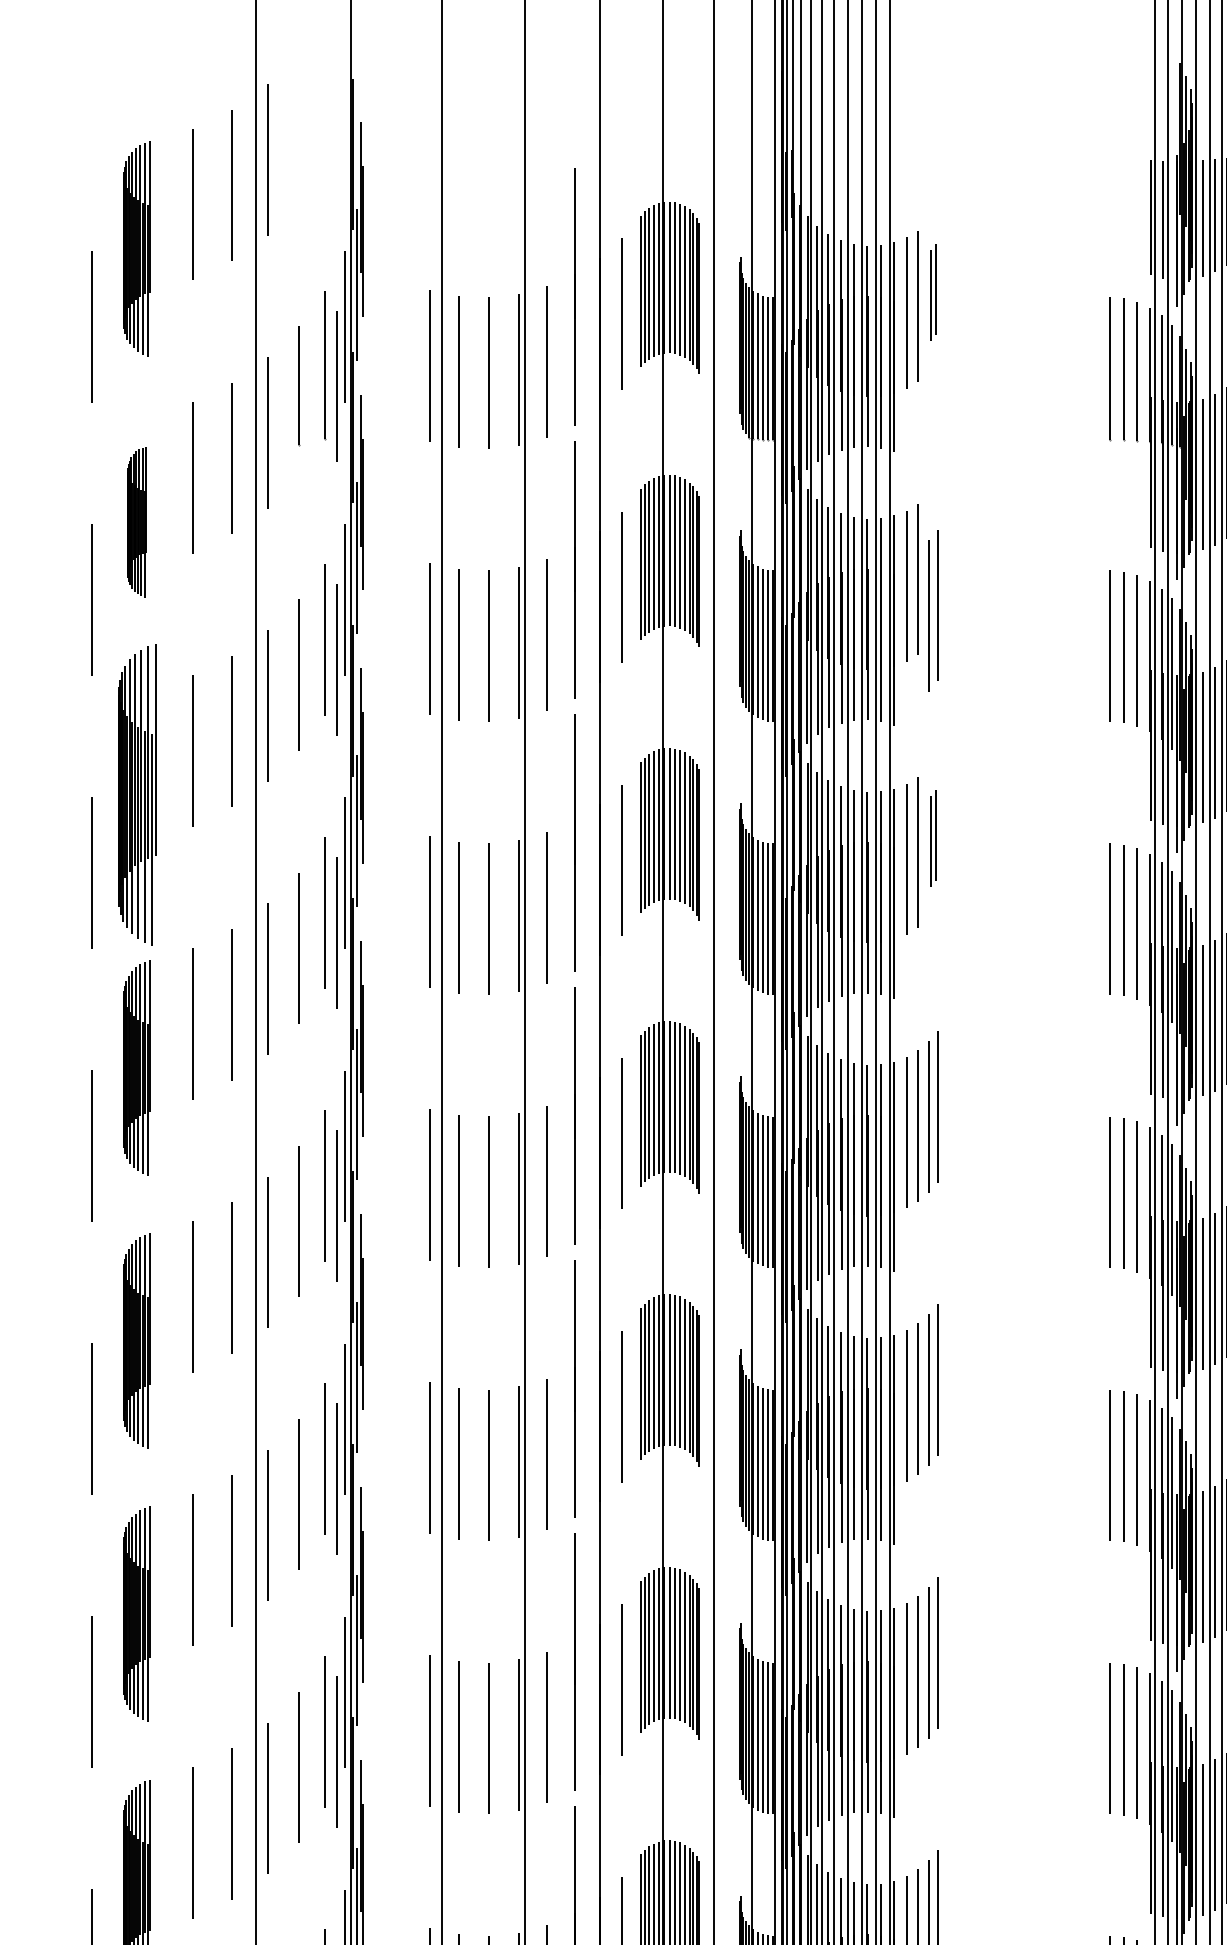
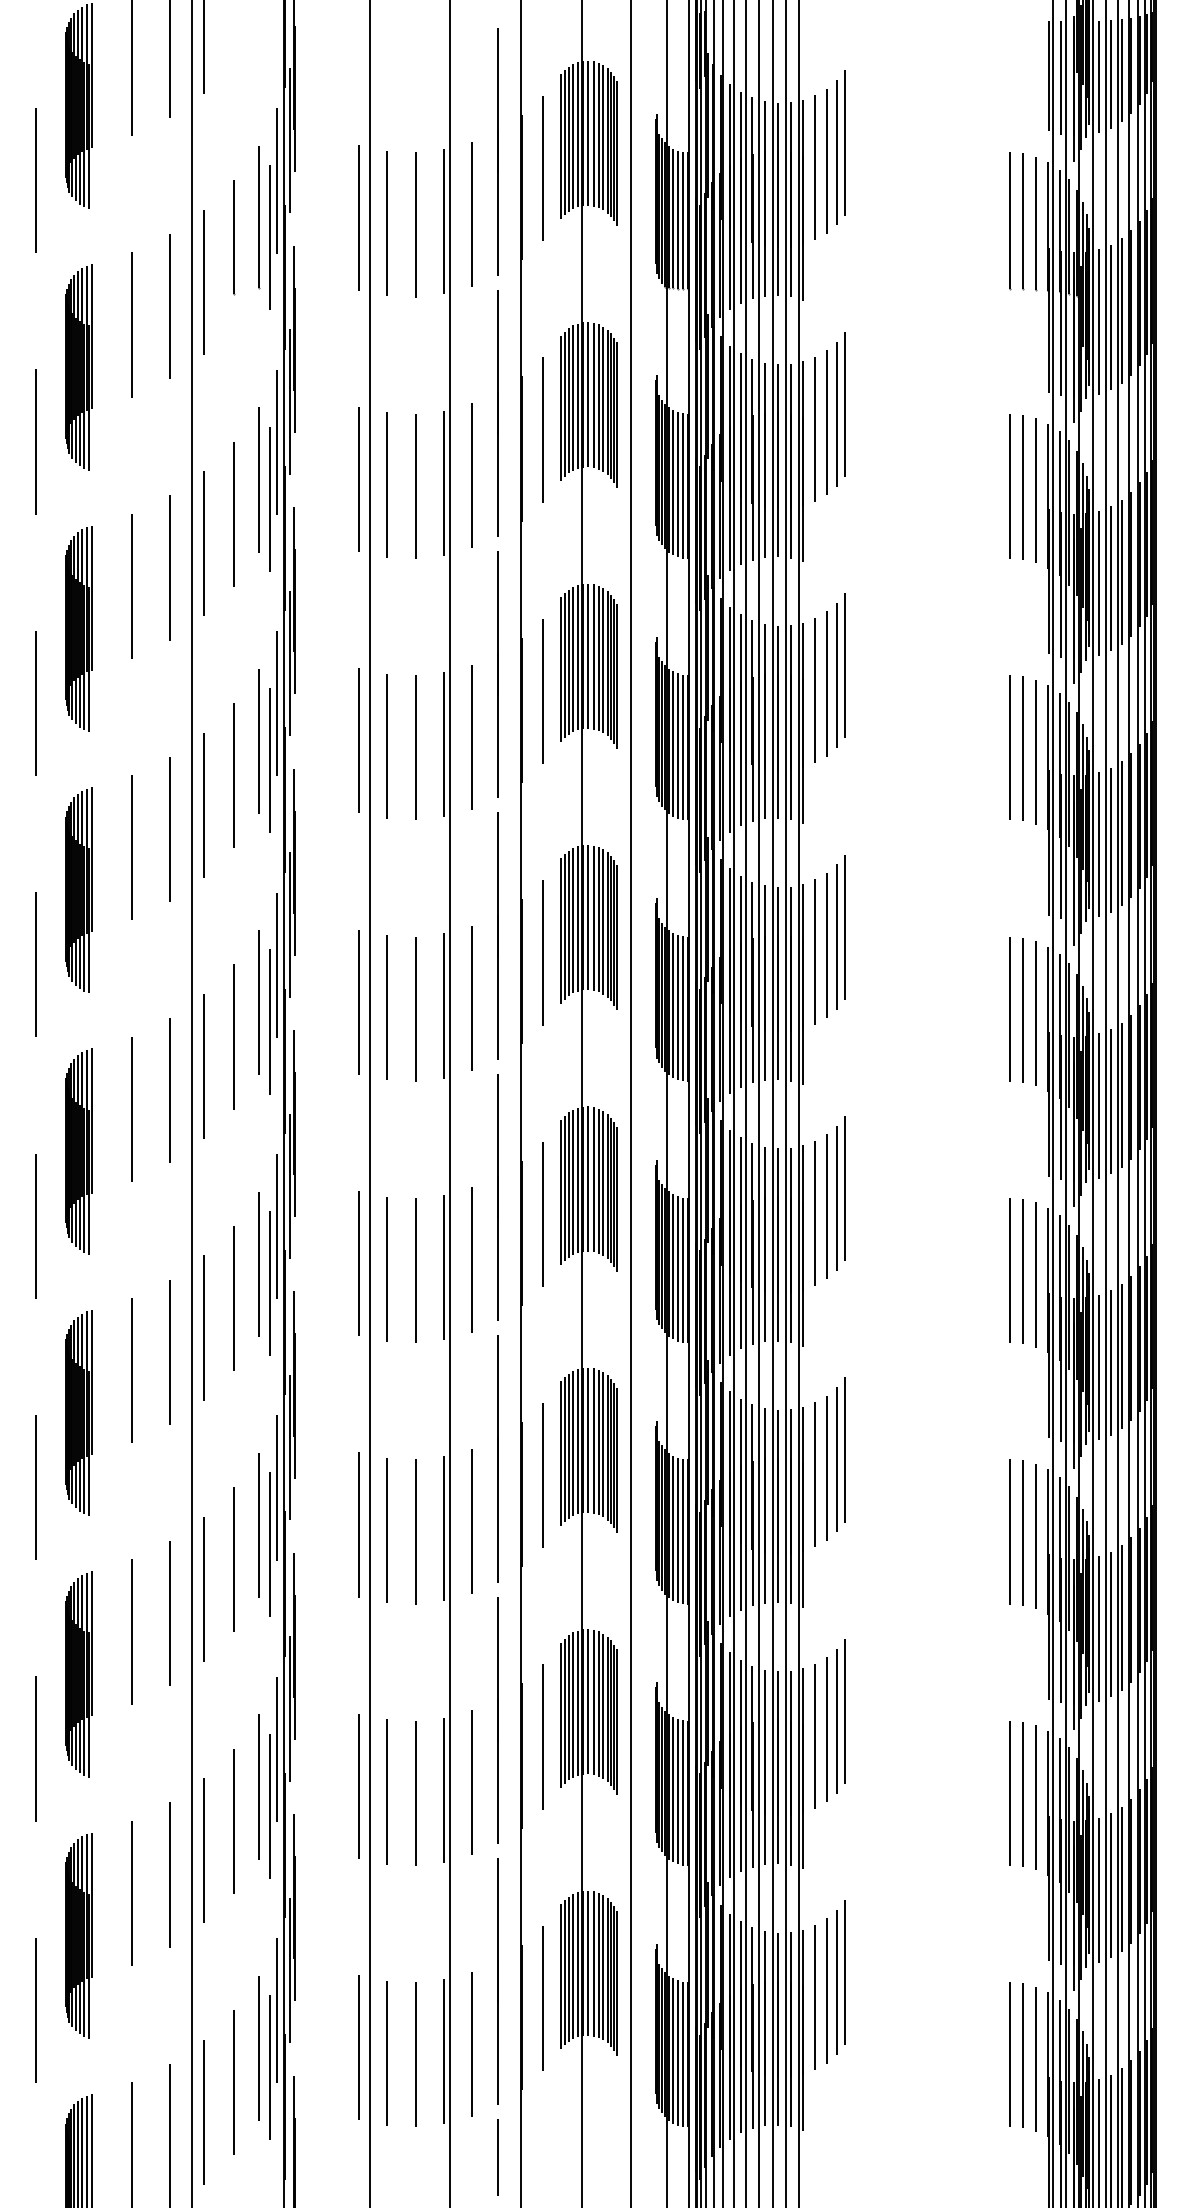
part: (932, 292) -> (840, 147), size x1.67
part: (136, 522) -> (78, 367), size x1.43
part: (932, 610) -> (840, 409), moved
part: (136, 794) -> (78, 628), size x0.71
part: (932, 838) -> (840, 670), size x1.67

